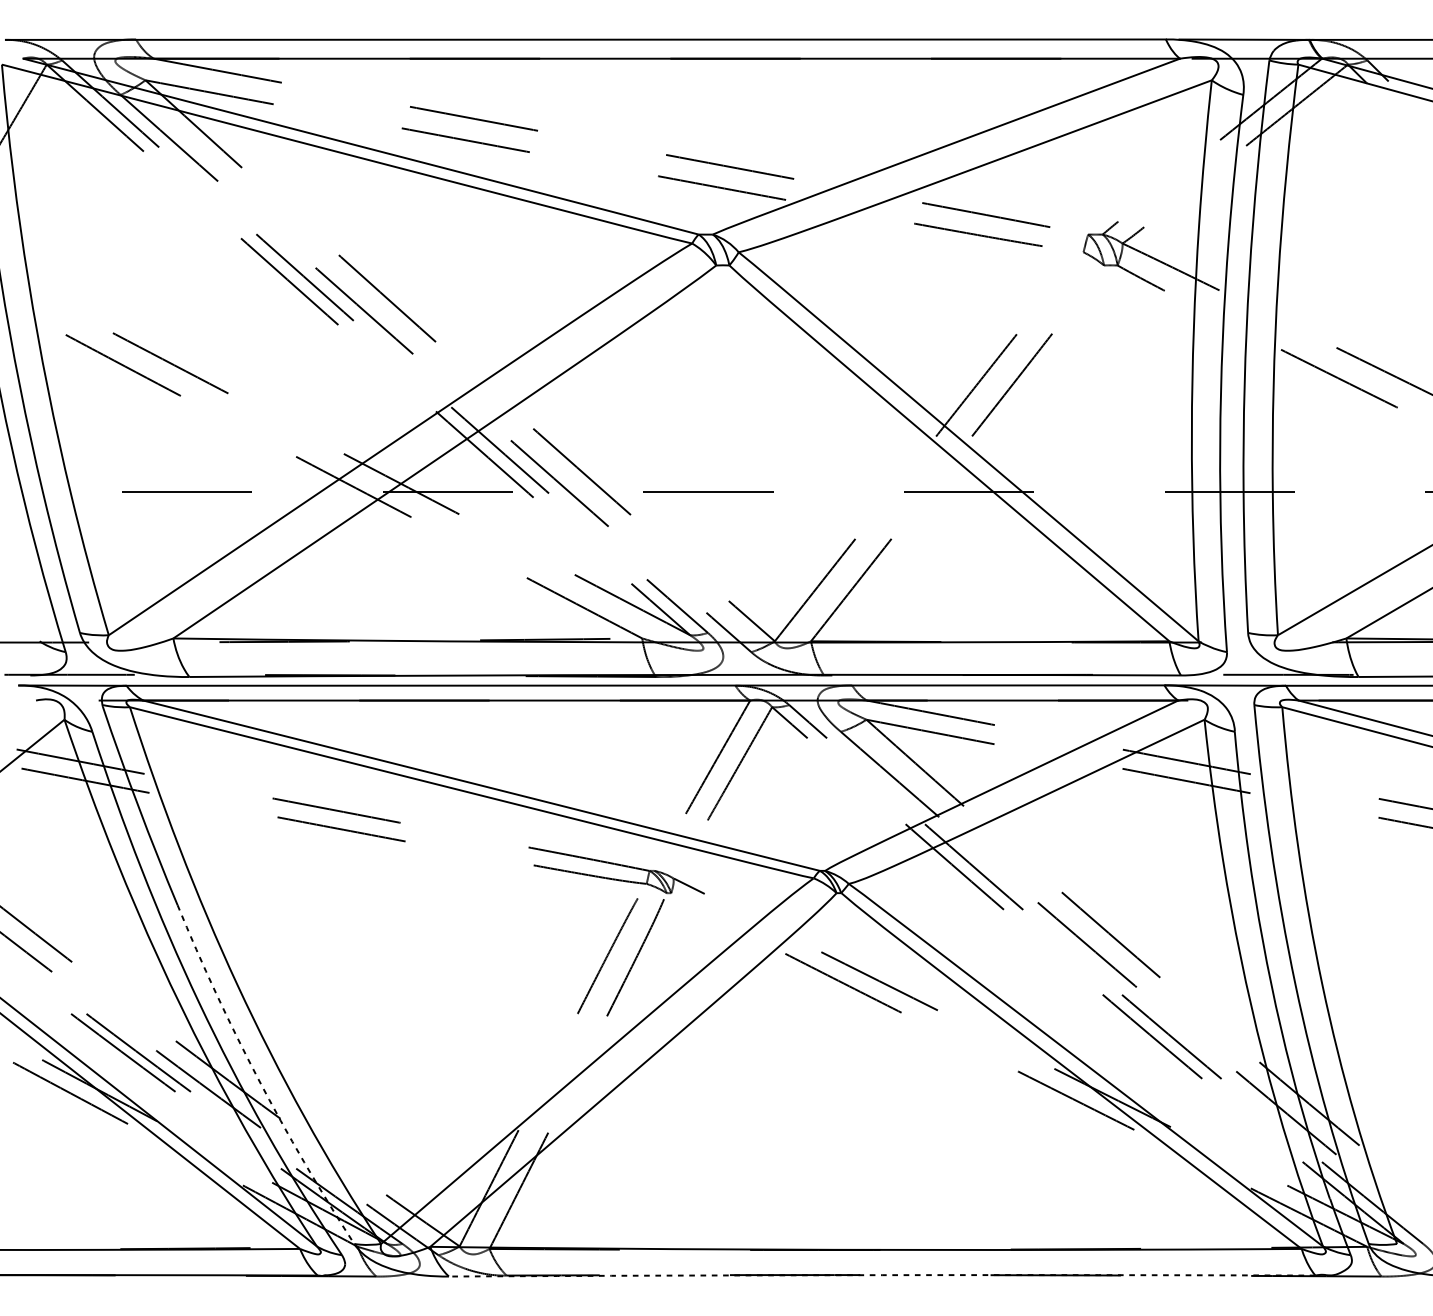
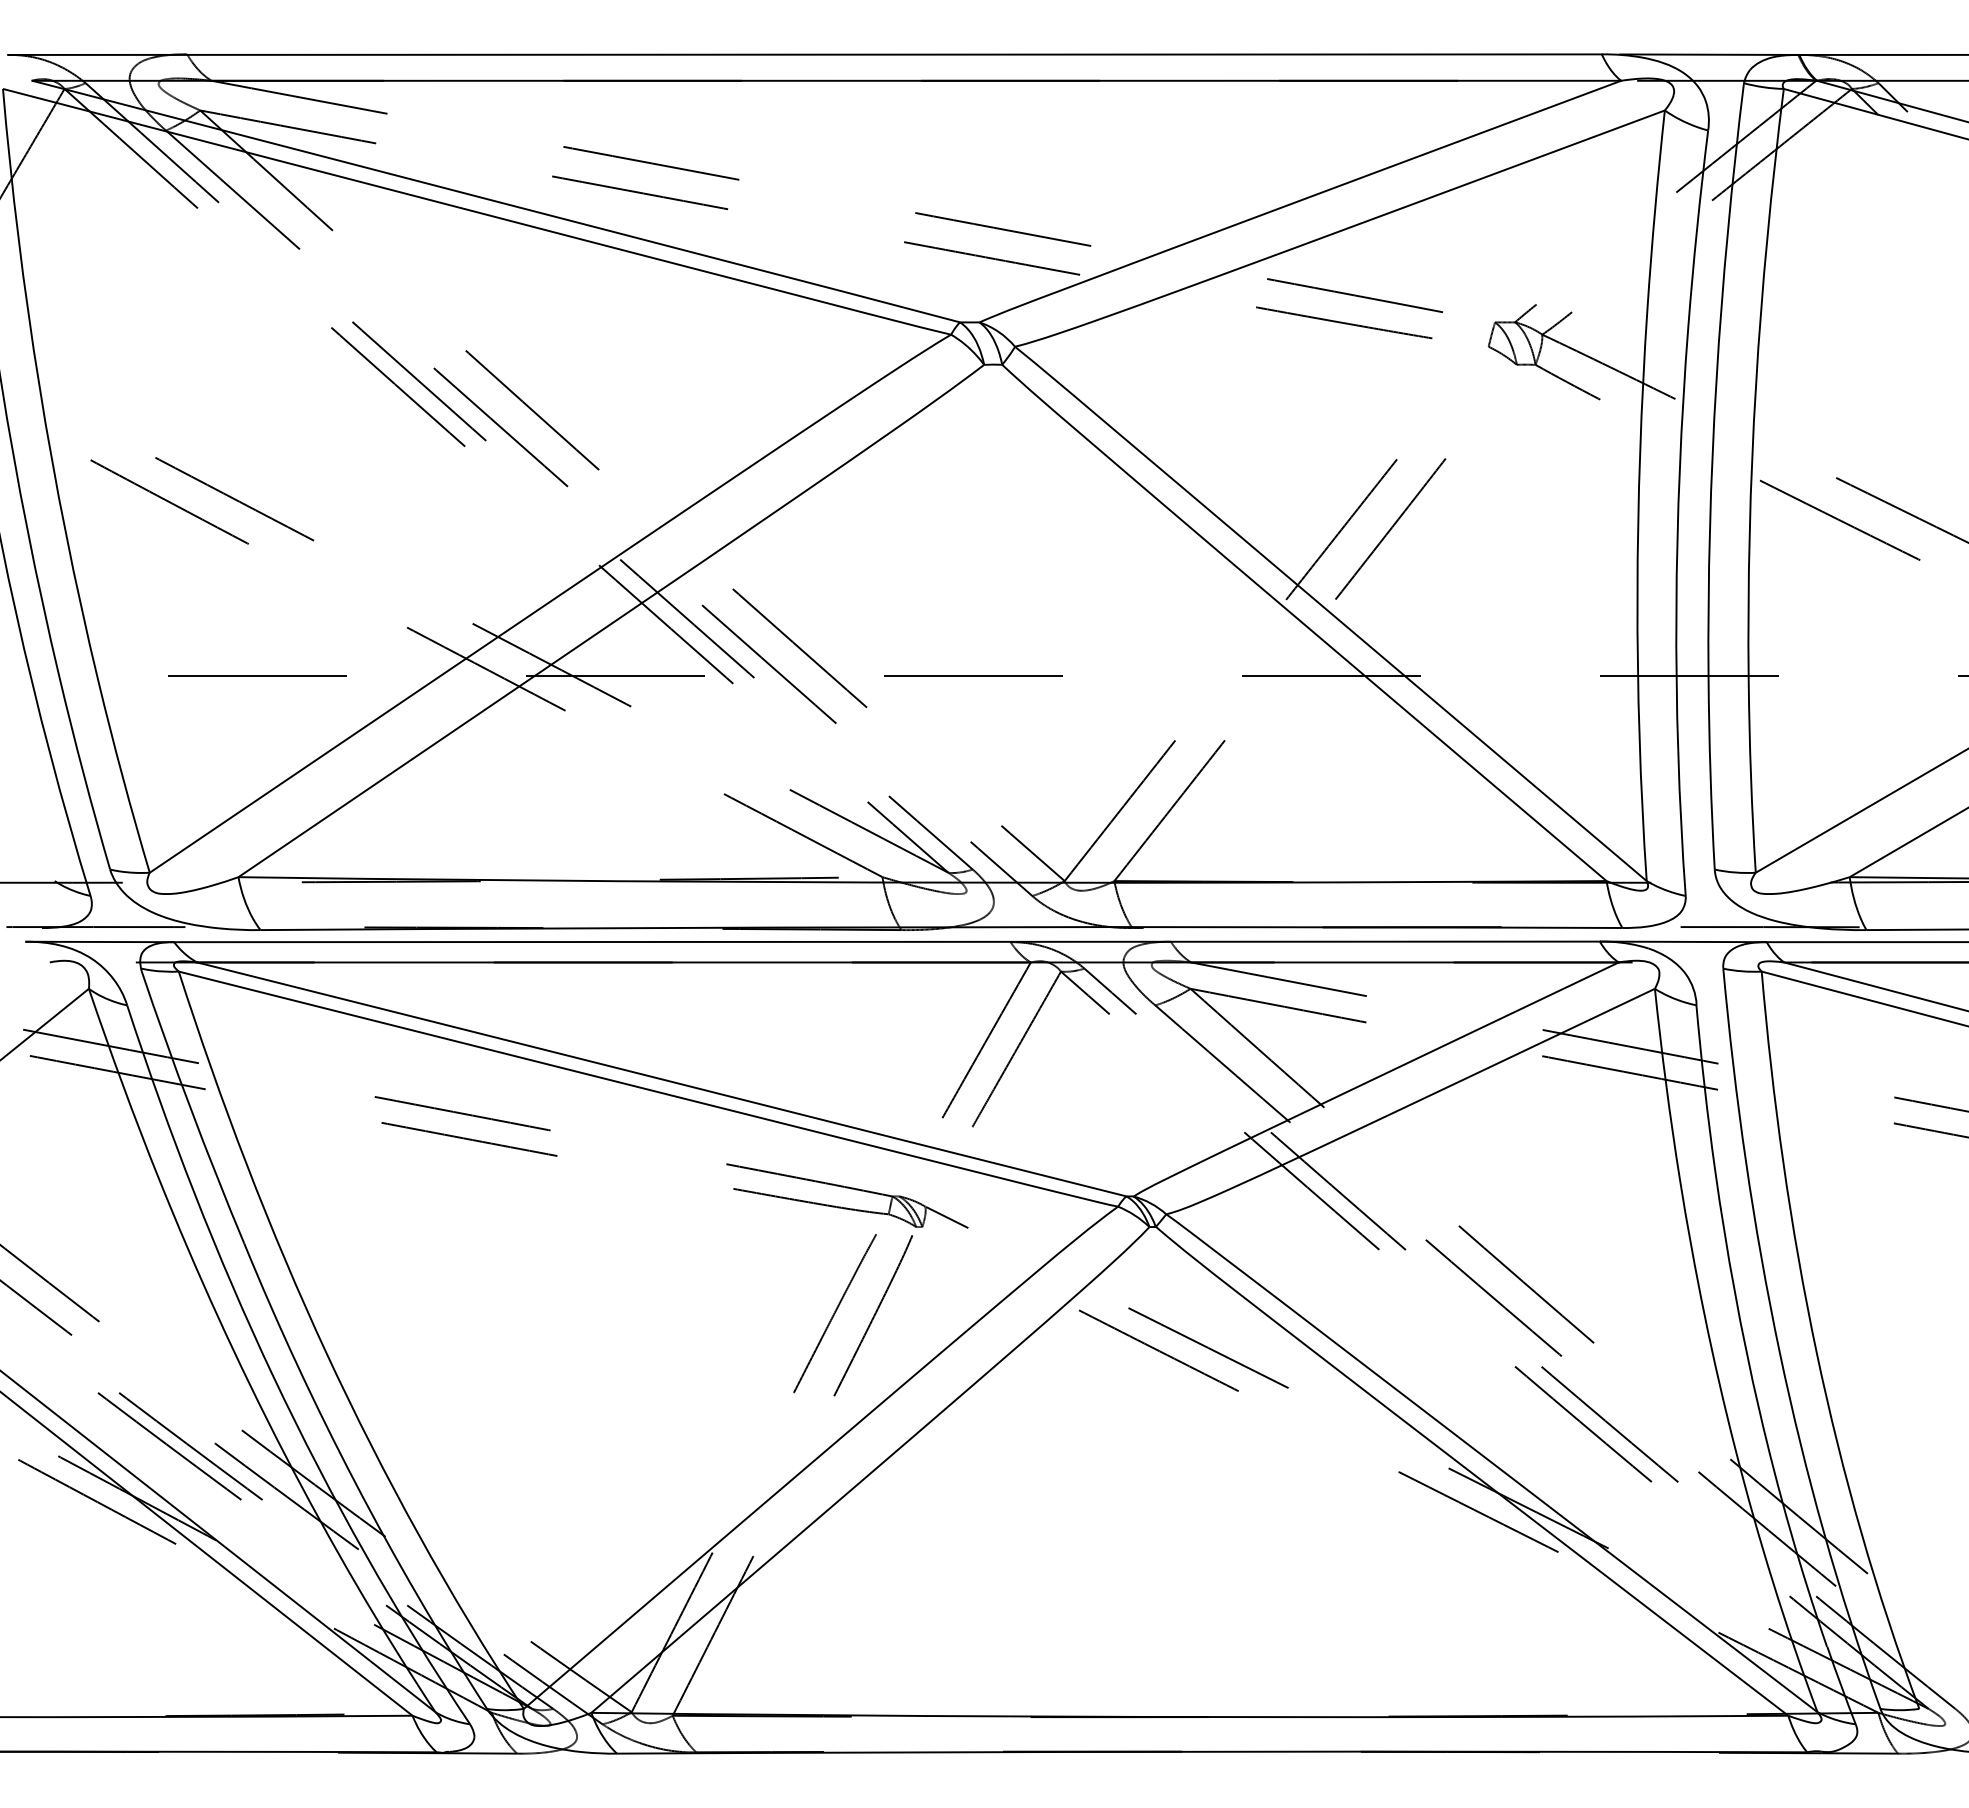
arc: (257, 1078) -> (354, 1481), dashed -> solid
arc: (882, 1274) -> (1212, 1751), dashed -> solid

